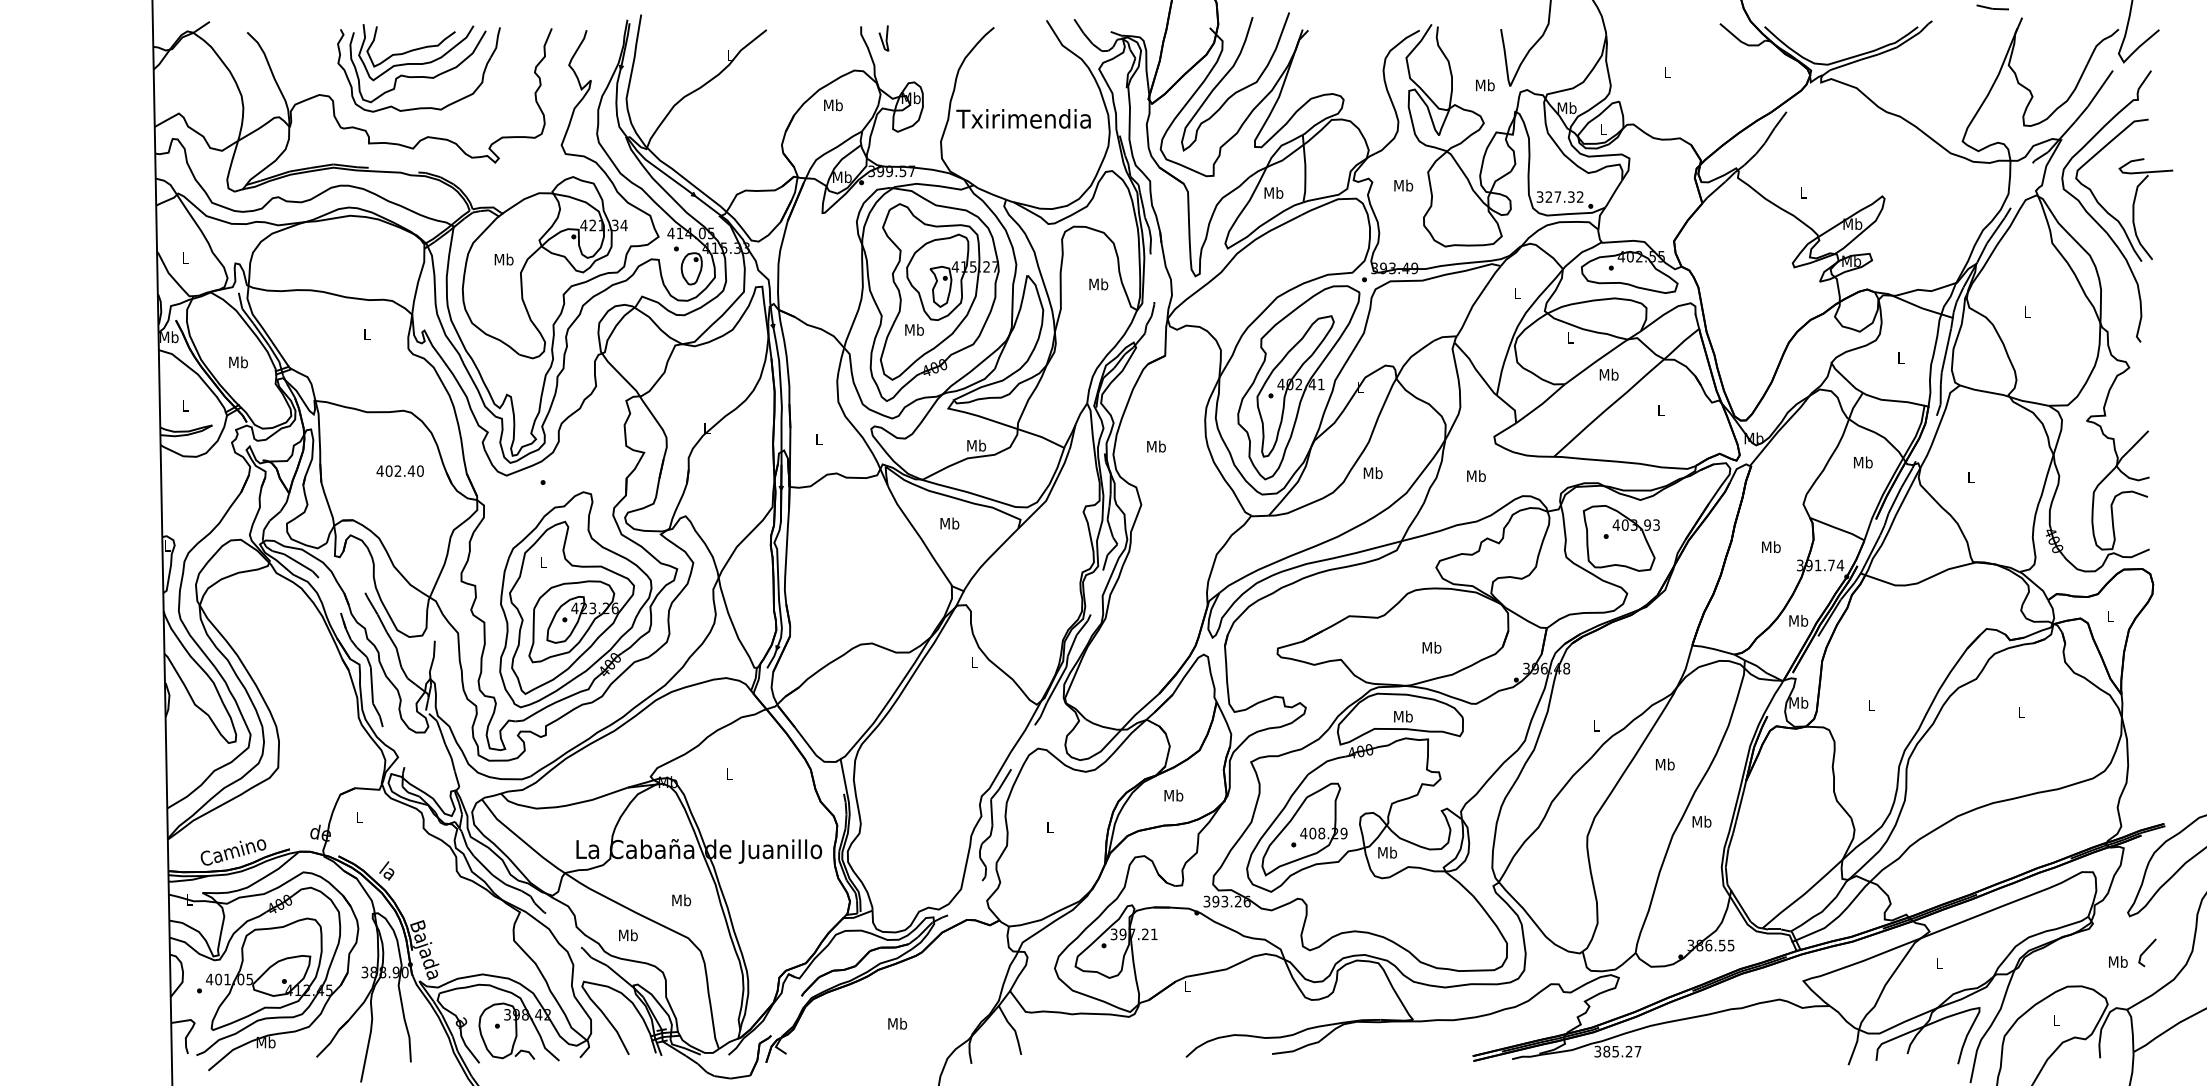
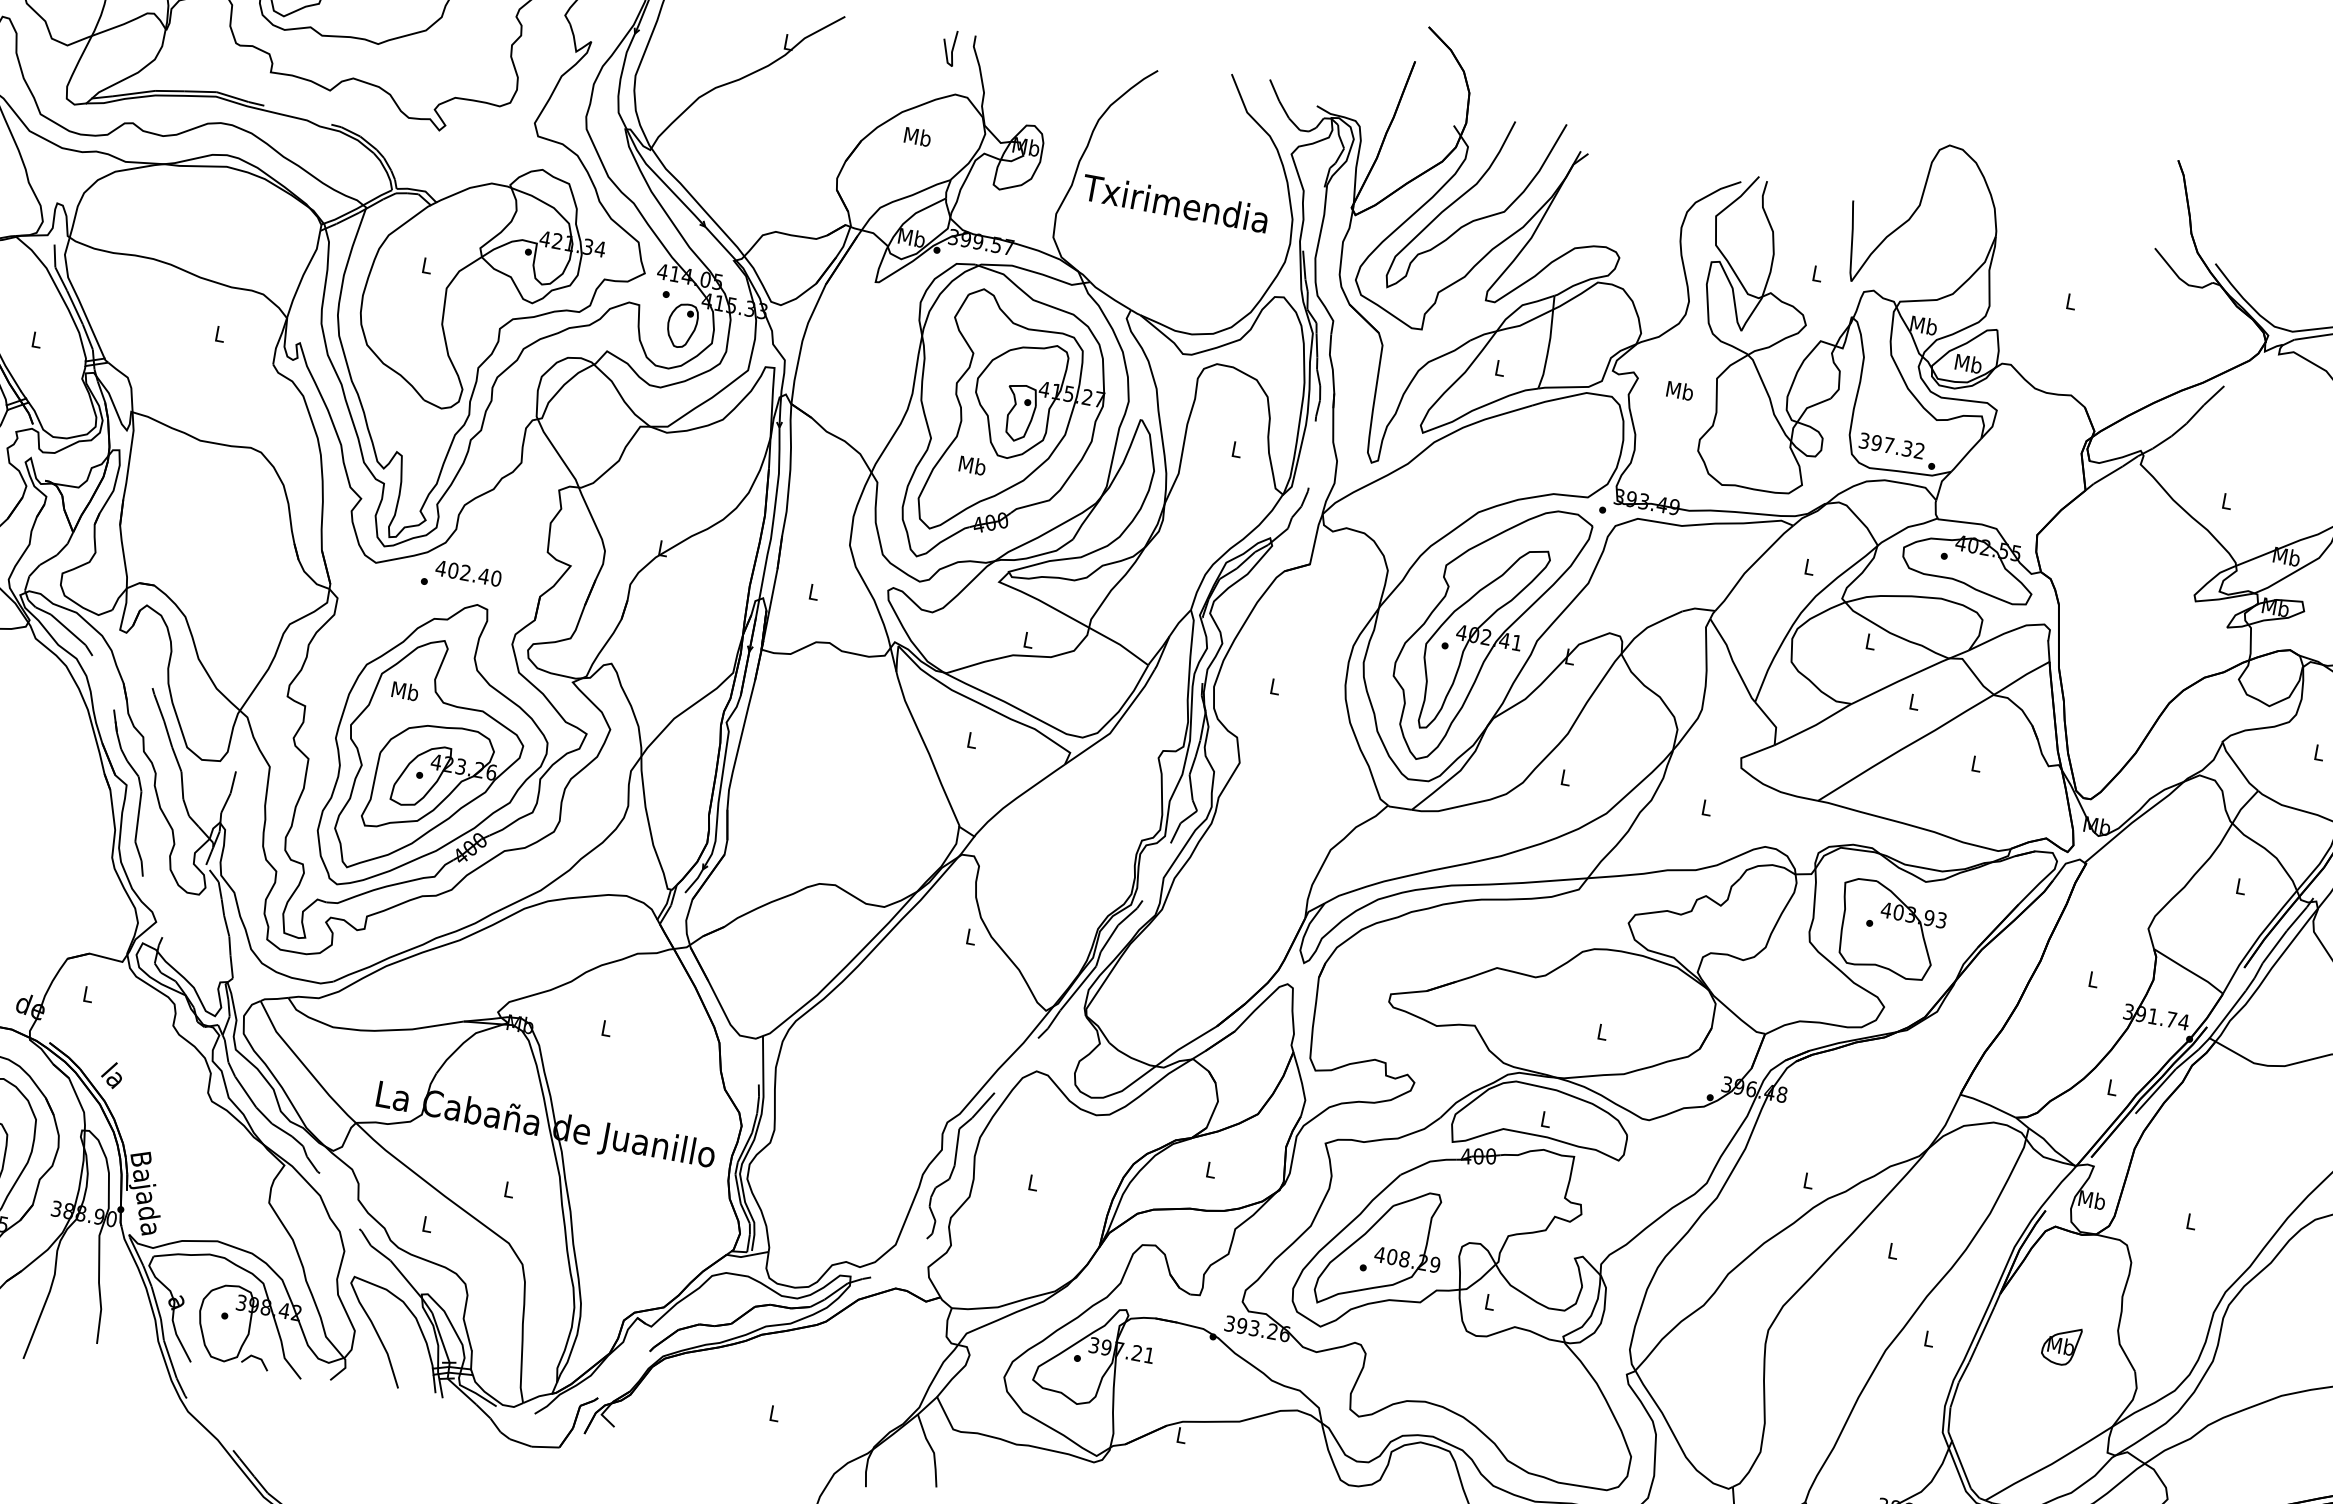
line: (882, 38) -> (947, 47), moved
text: (1485, 85) -> (1817, 274), Mb -> L
text: (1603, 129) -> (1968, 364), L -> Mb
text: (1273, 192) -> (1499, 367), Mb -> L
text: (1548, 196) -> (1876, 442), 327.32 -> 397.32
text: (503, 259) -> (426, 265), Mb -> L
text: (1098, 284) -> (1236, 449), Mb -> L
text: (238, 362) -> (36, 340), Mb -> L
text: (1608, 374) -> (1913, 701), Mb -> L
text: (976, 445) -> (1028, 639), Mb -> L
text: (1156, 446) -> (1275, 686), Mb -> L
text: (1863, 462) -> (2241, 886), Mb -> L
text: (399, 470) -> (467, 572), moved
text: (1372, 473) -> (1564, 778), Mb -> L
text: (1476, 475) -> (1707, 806), Mb -> L
text: (949, 523) -> (971, 740), Mb -> L
text: (1771, 547) -> (2093, 980), Mb -> L
text: (543, 562) -> (404, 691), L -> Mb
text: (1798, 620) -> (2112, 1087), Mb -> L
text: (1431, 647) -> (1601, 1031), Mb -> L
text: (1403, 716) -> (1546, 1119), Mb -> L
text: (1665, 764) -> (1893, 1251), Mb -> L
text: (1173, 795) -> (1210, 1169), Mb -> L
part: (1795, 808) -> (2060, 1344), added
text: (1701, 821) -> (1928, 1338), Mb -> L
text: (1387, 852) -> (1489, 1301), Mb -> L
text: (681, 900) -> (509, 1189), Mb -> L
text: (628, 935) -> (427, 1224), Mb -> L
text: (897, 1023) -> (774, 1413), Mb -> L

